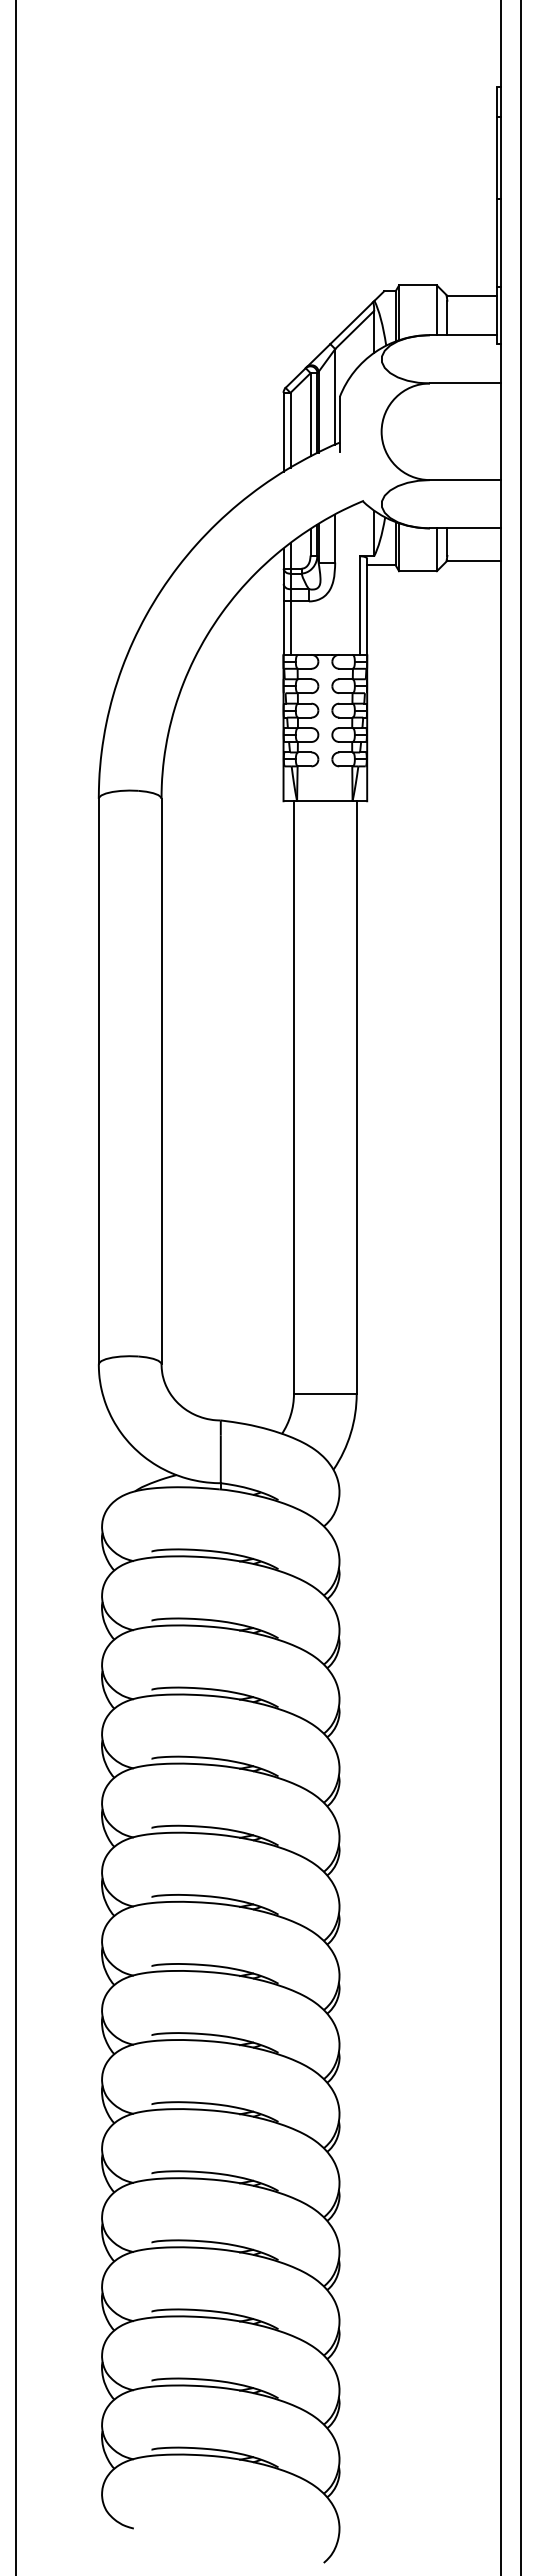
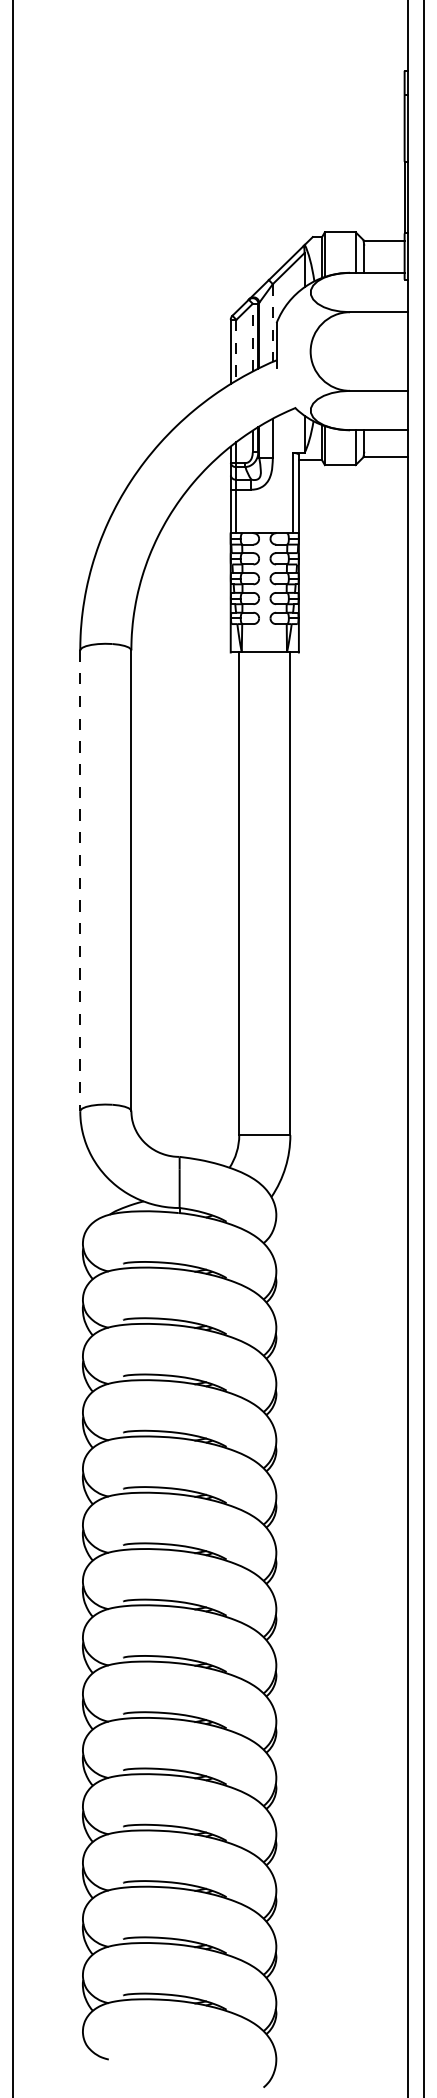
line: (335, 396) -> (273, 322), solid -> dashed
line: (310, 414) -> (252, 337), solid -> dashed
line: (290, 430) -> (236, 350), solid -> dashed
line: (98, 1081) -> (80, 880), solid -> dashed

